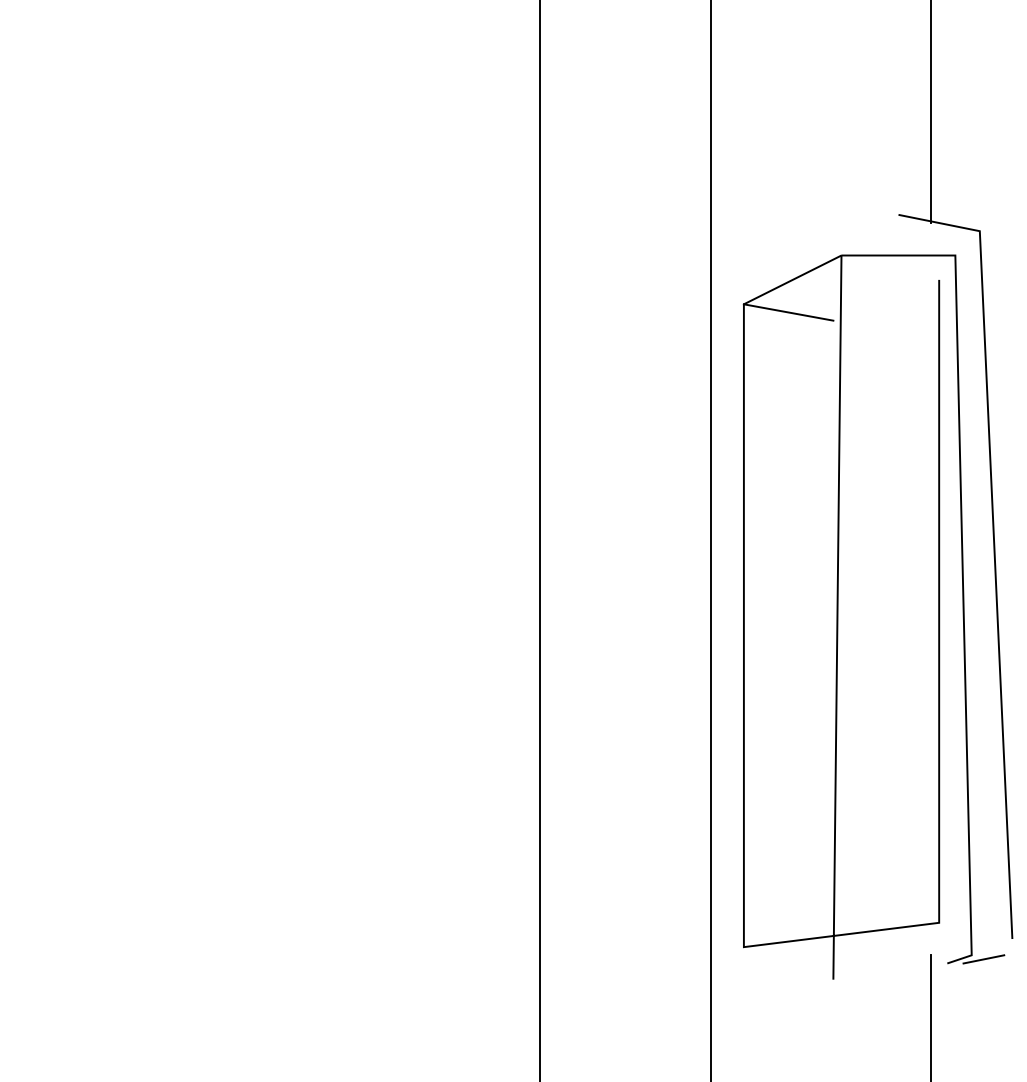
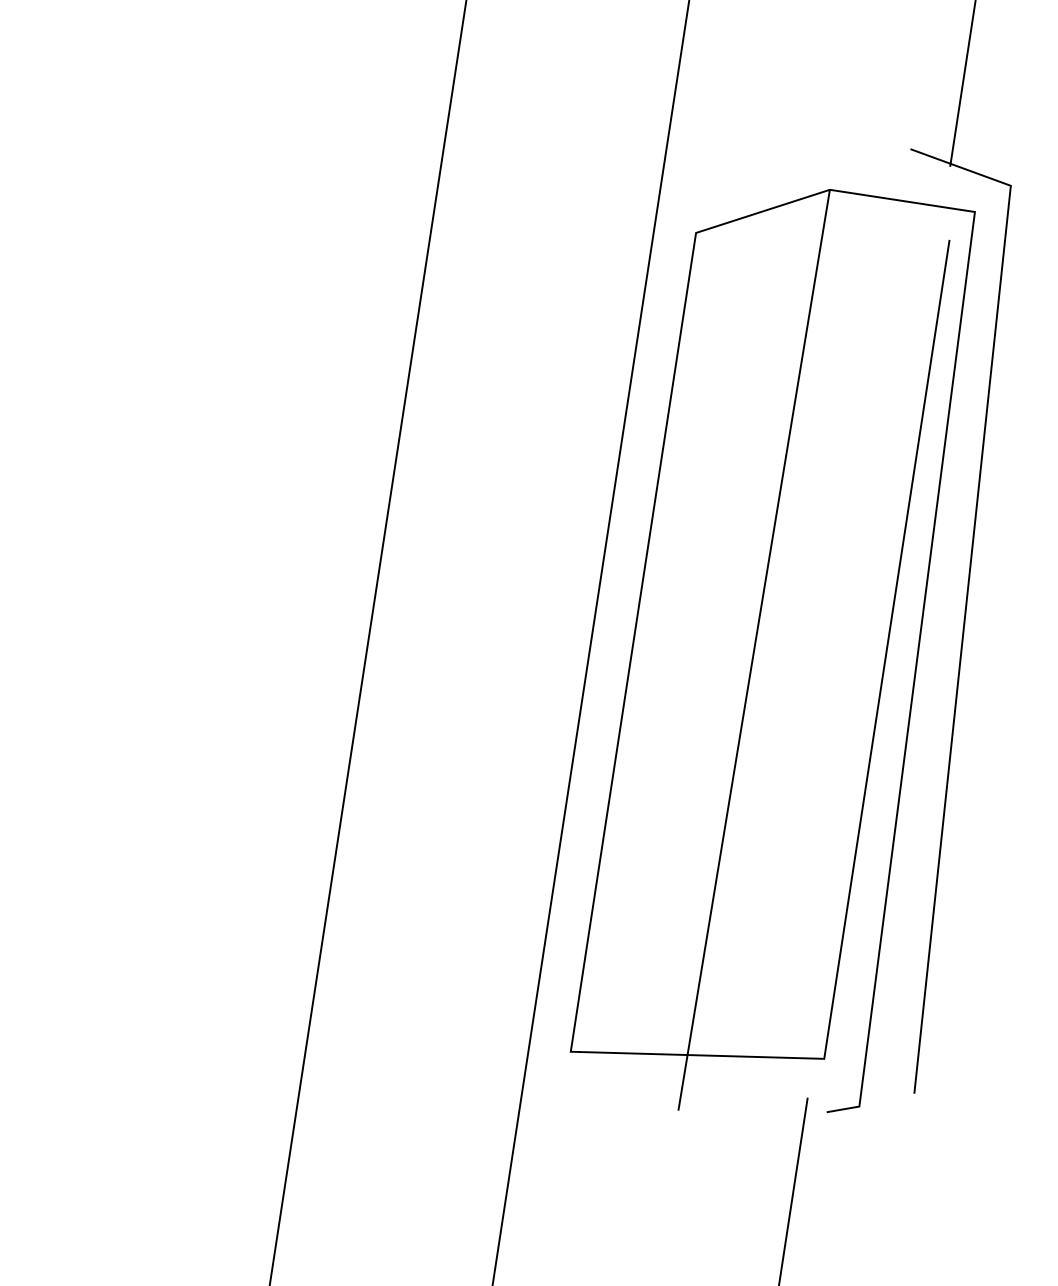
line: (788, 312) -> (751, 252), removed
line: (983, 959) -> (873, 1114), removed

